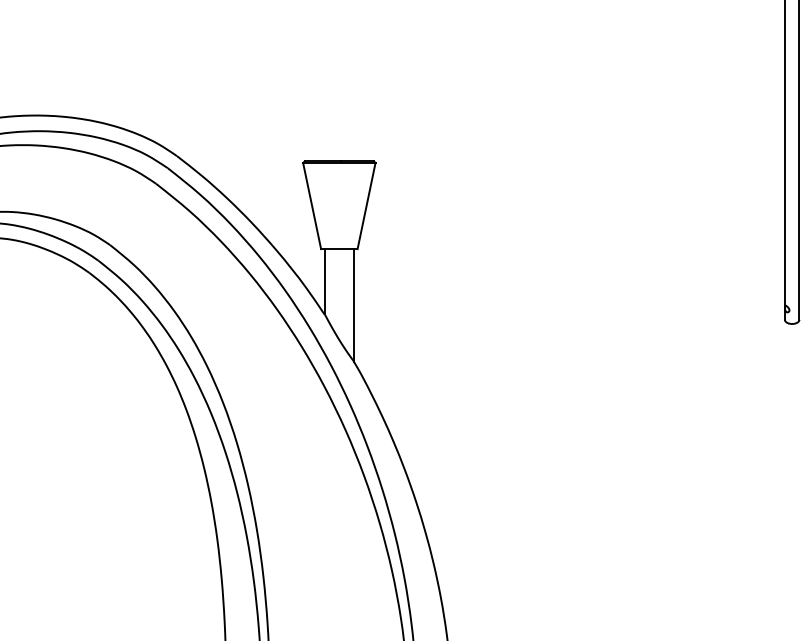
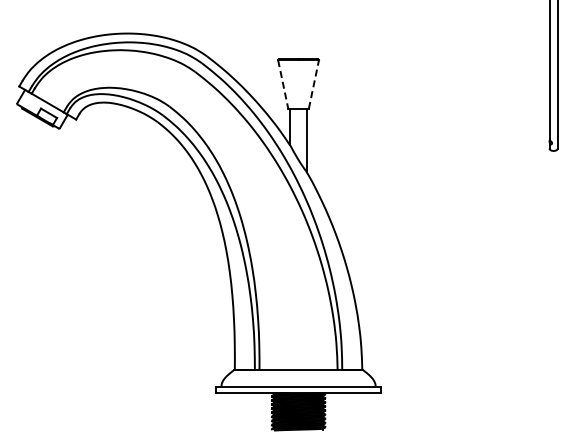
line: (312, 205) -> (283, 84), solid -> dashed
line: (365, 205) -> (313, 84), solid -> dashed

